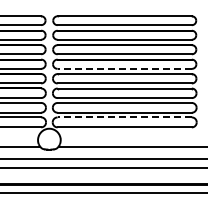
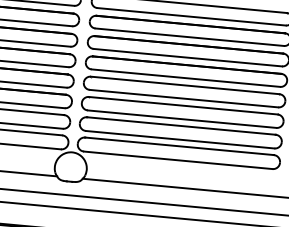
line: (124, 68) -> (185, 77), dashed -> solid
line: (124, 117) -> (179, 146), dashed -> solid

